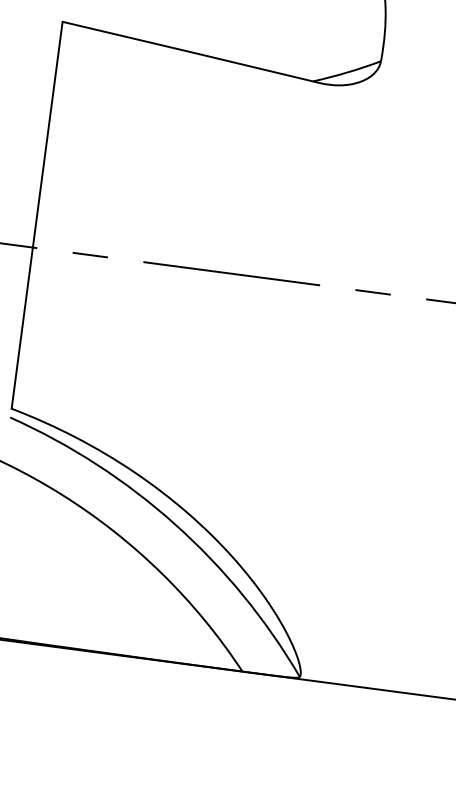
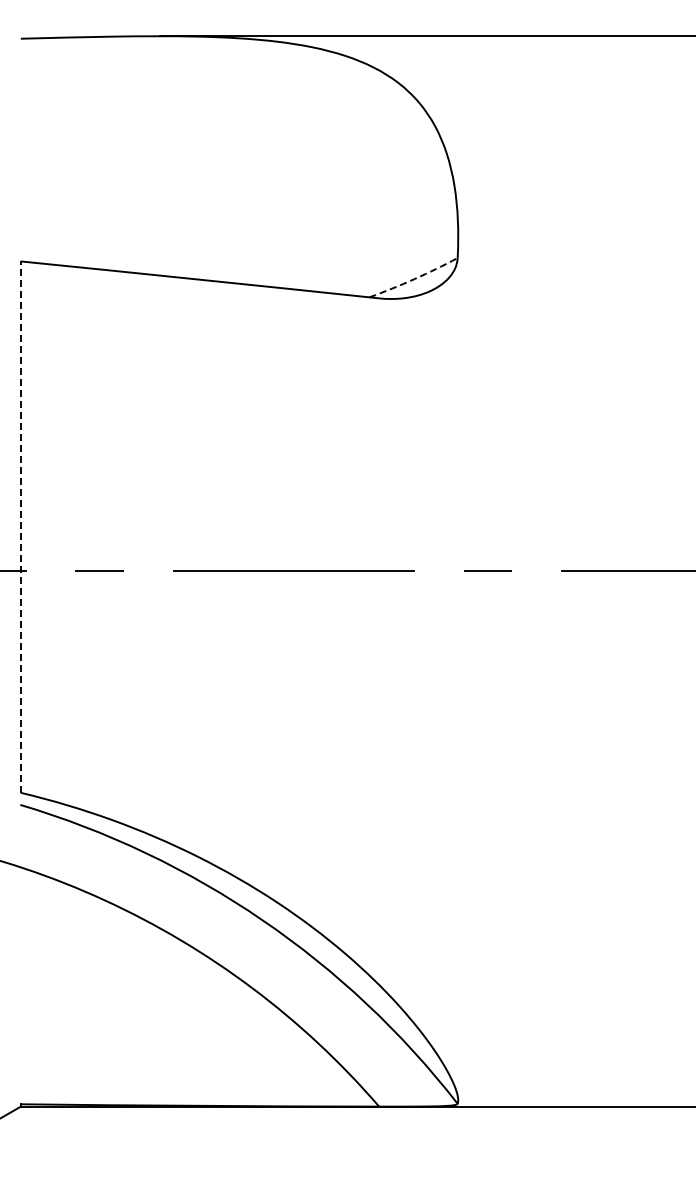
arc: (347, 72) -> (414, 279), solid -> dashed
line: (36, 215) -> (20, 527), solid -> dashed

